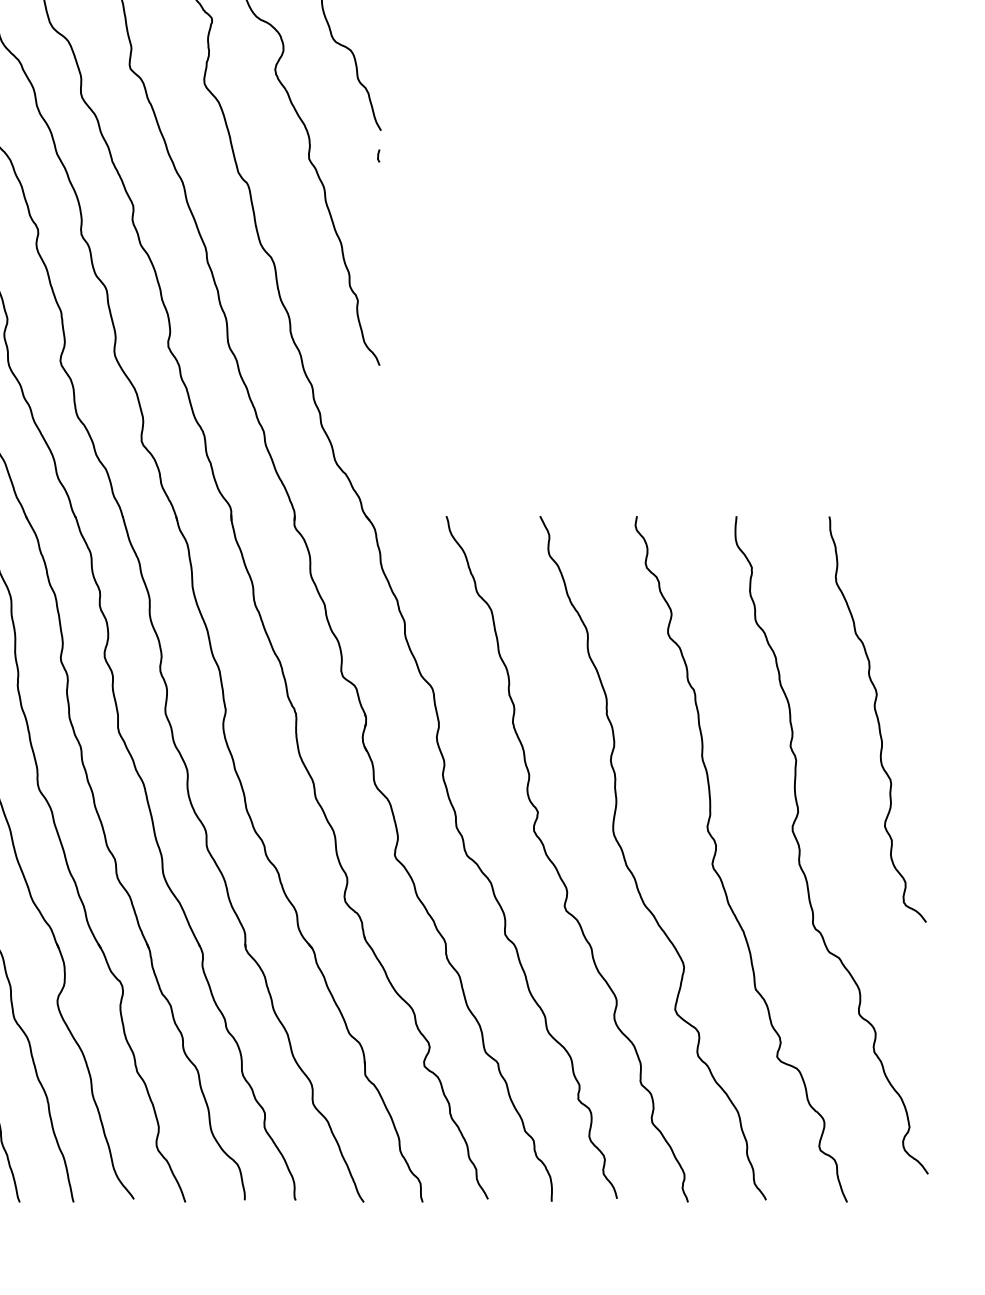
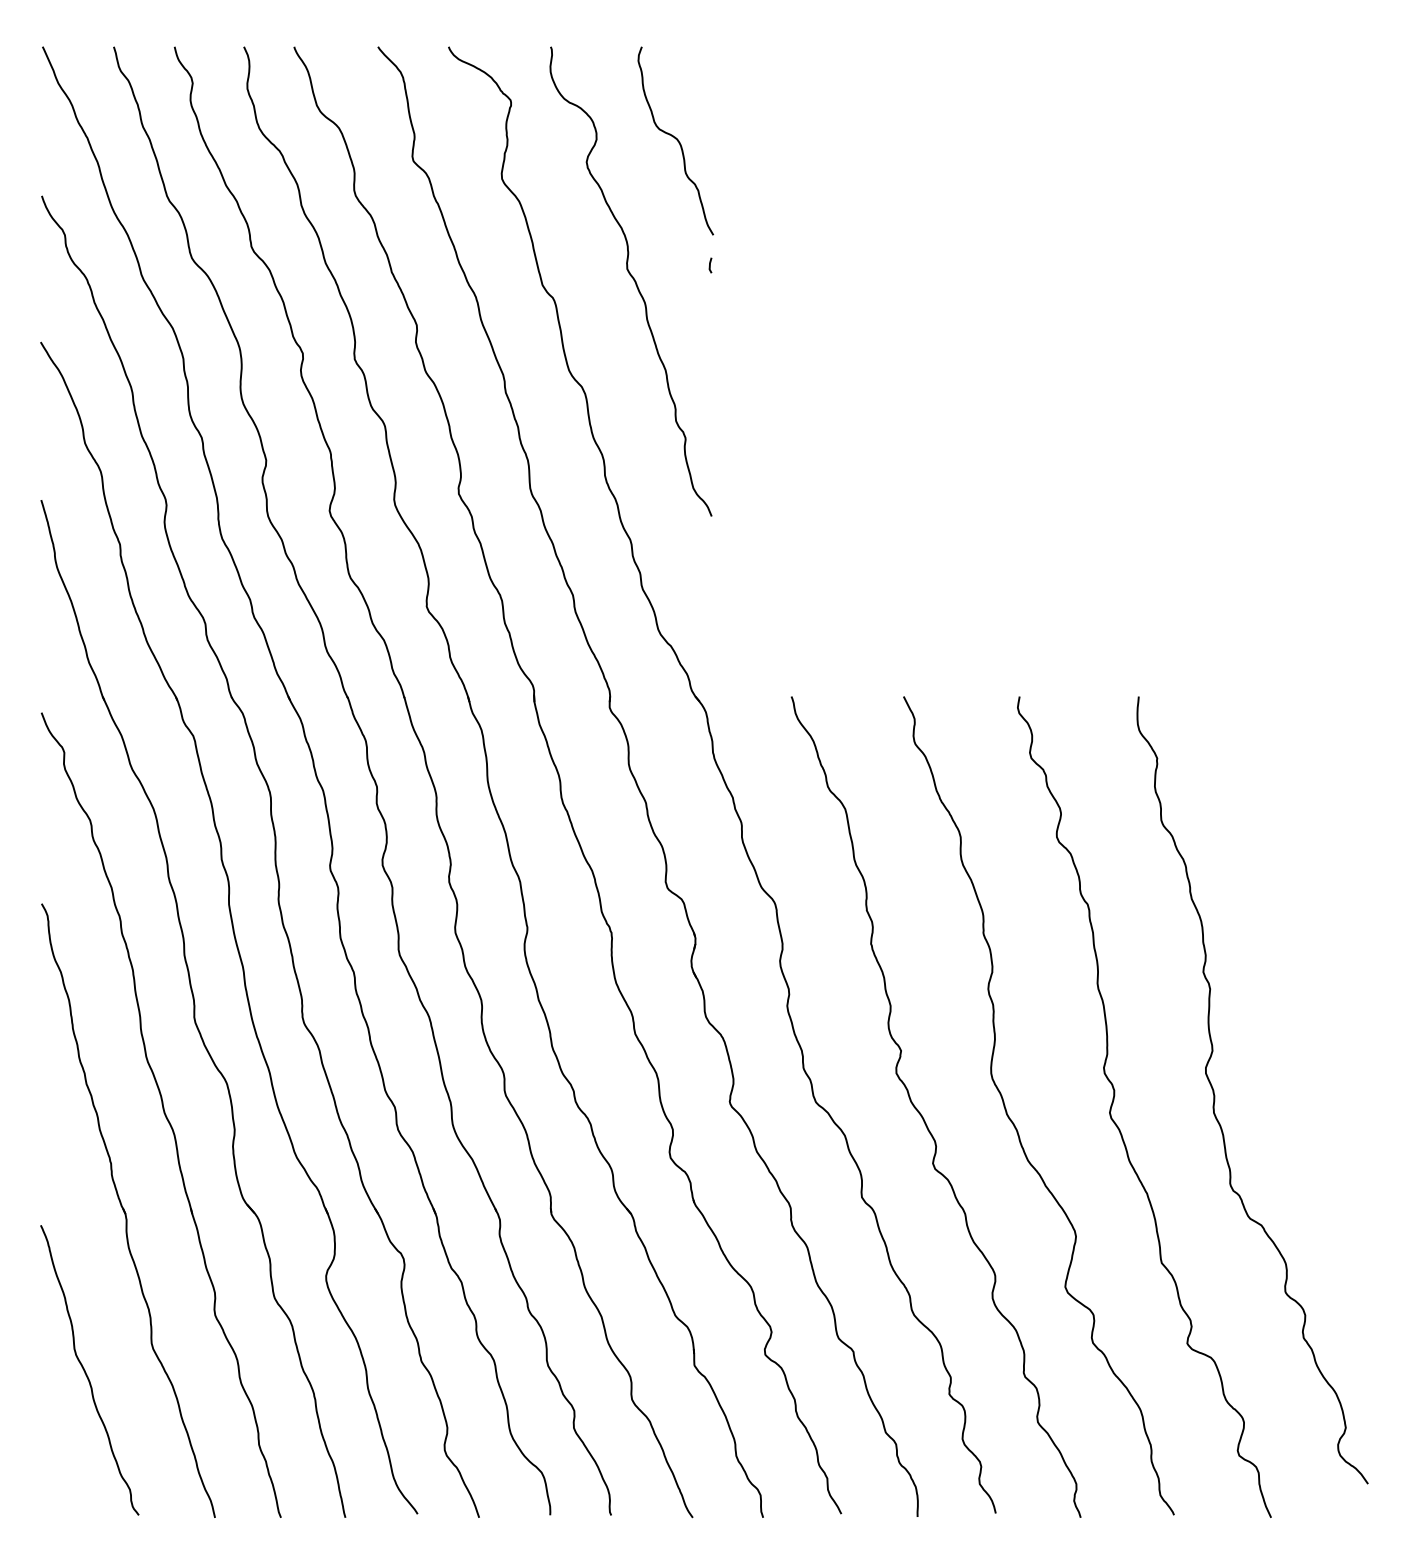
curve: (877, 719) -> (1307, 939), removed

